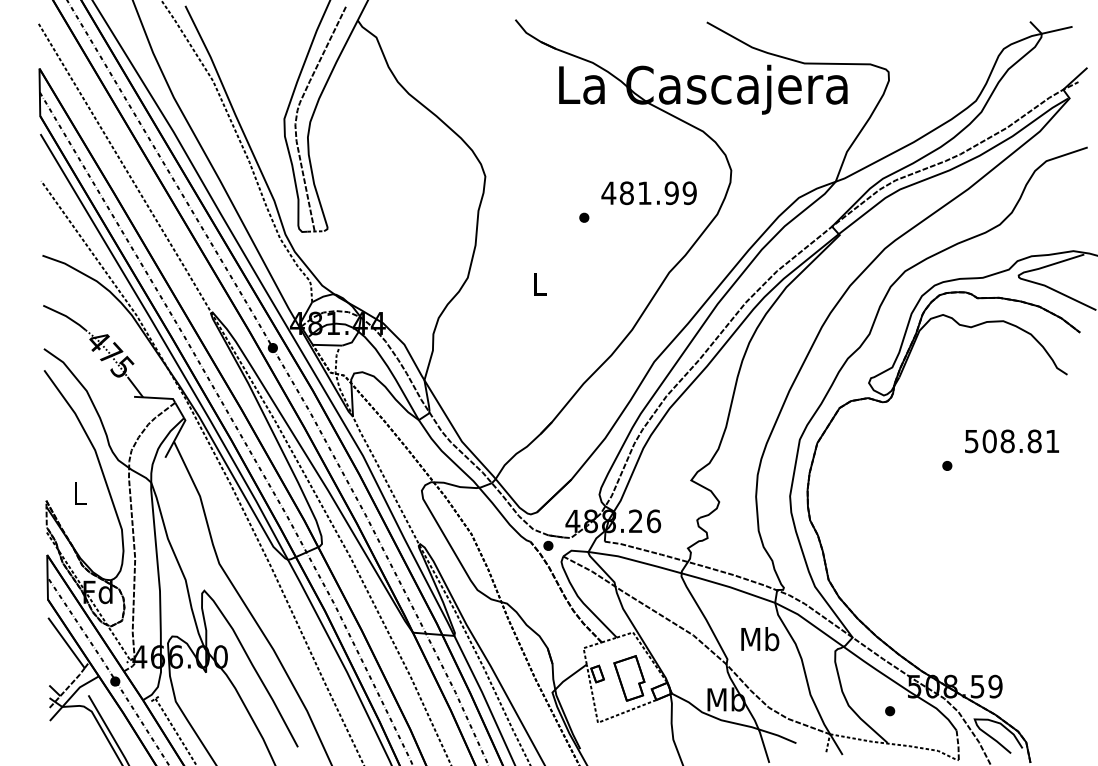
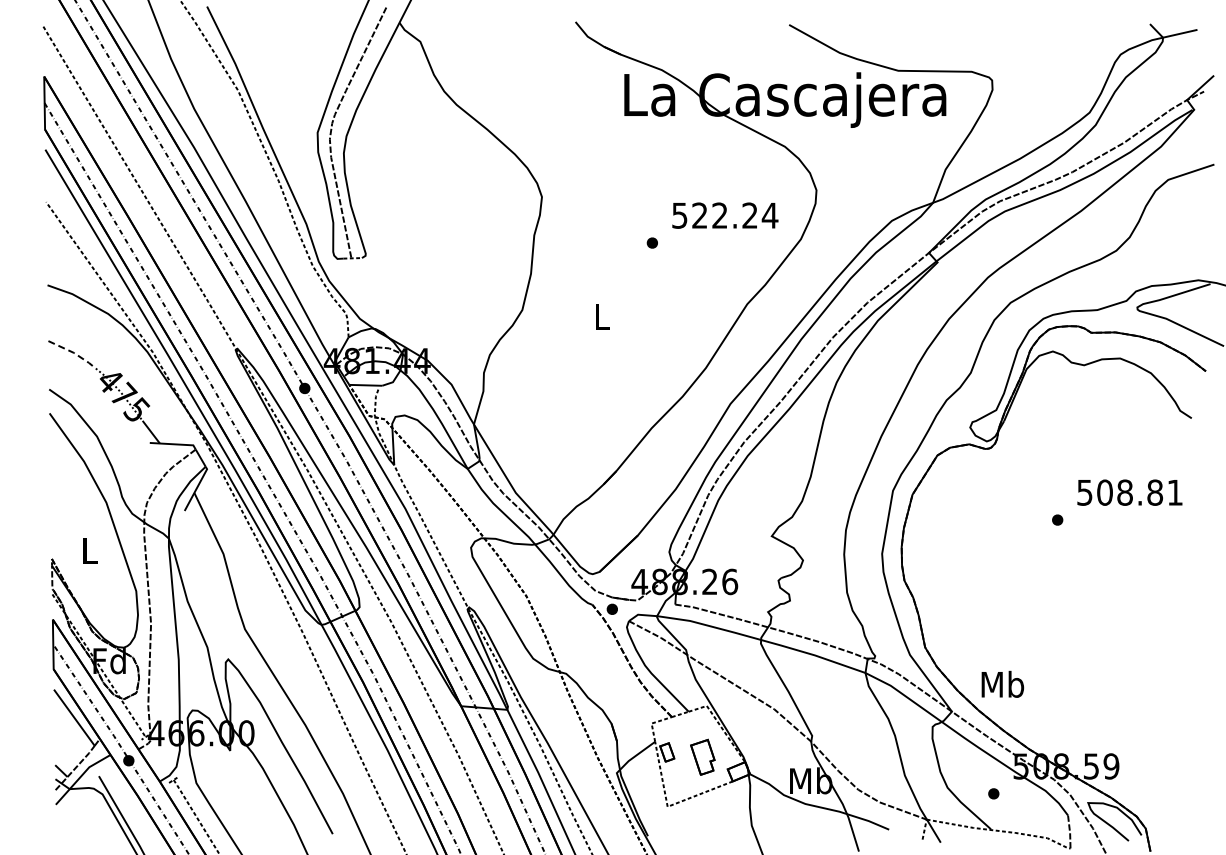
text: (648, 193) -> (724, 215), 481.99 -> 522.24
line: (65, 315) -> (73, 352), solid -> dashed
text: (759, 638) -> (1002, 683), moved
part: (629, 678) -> (702, 757), size x0.7

